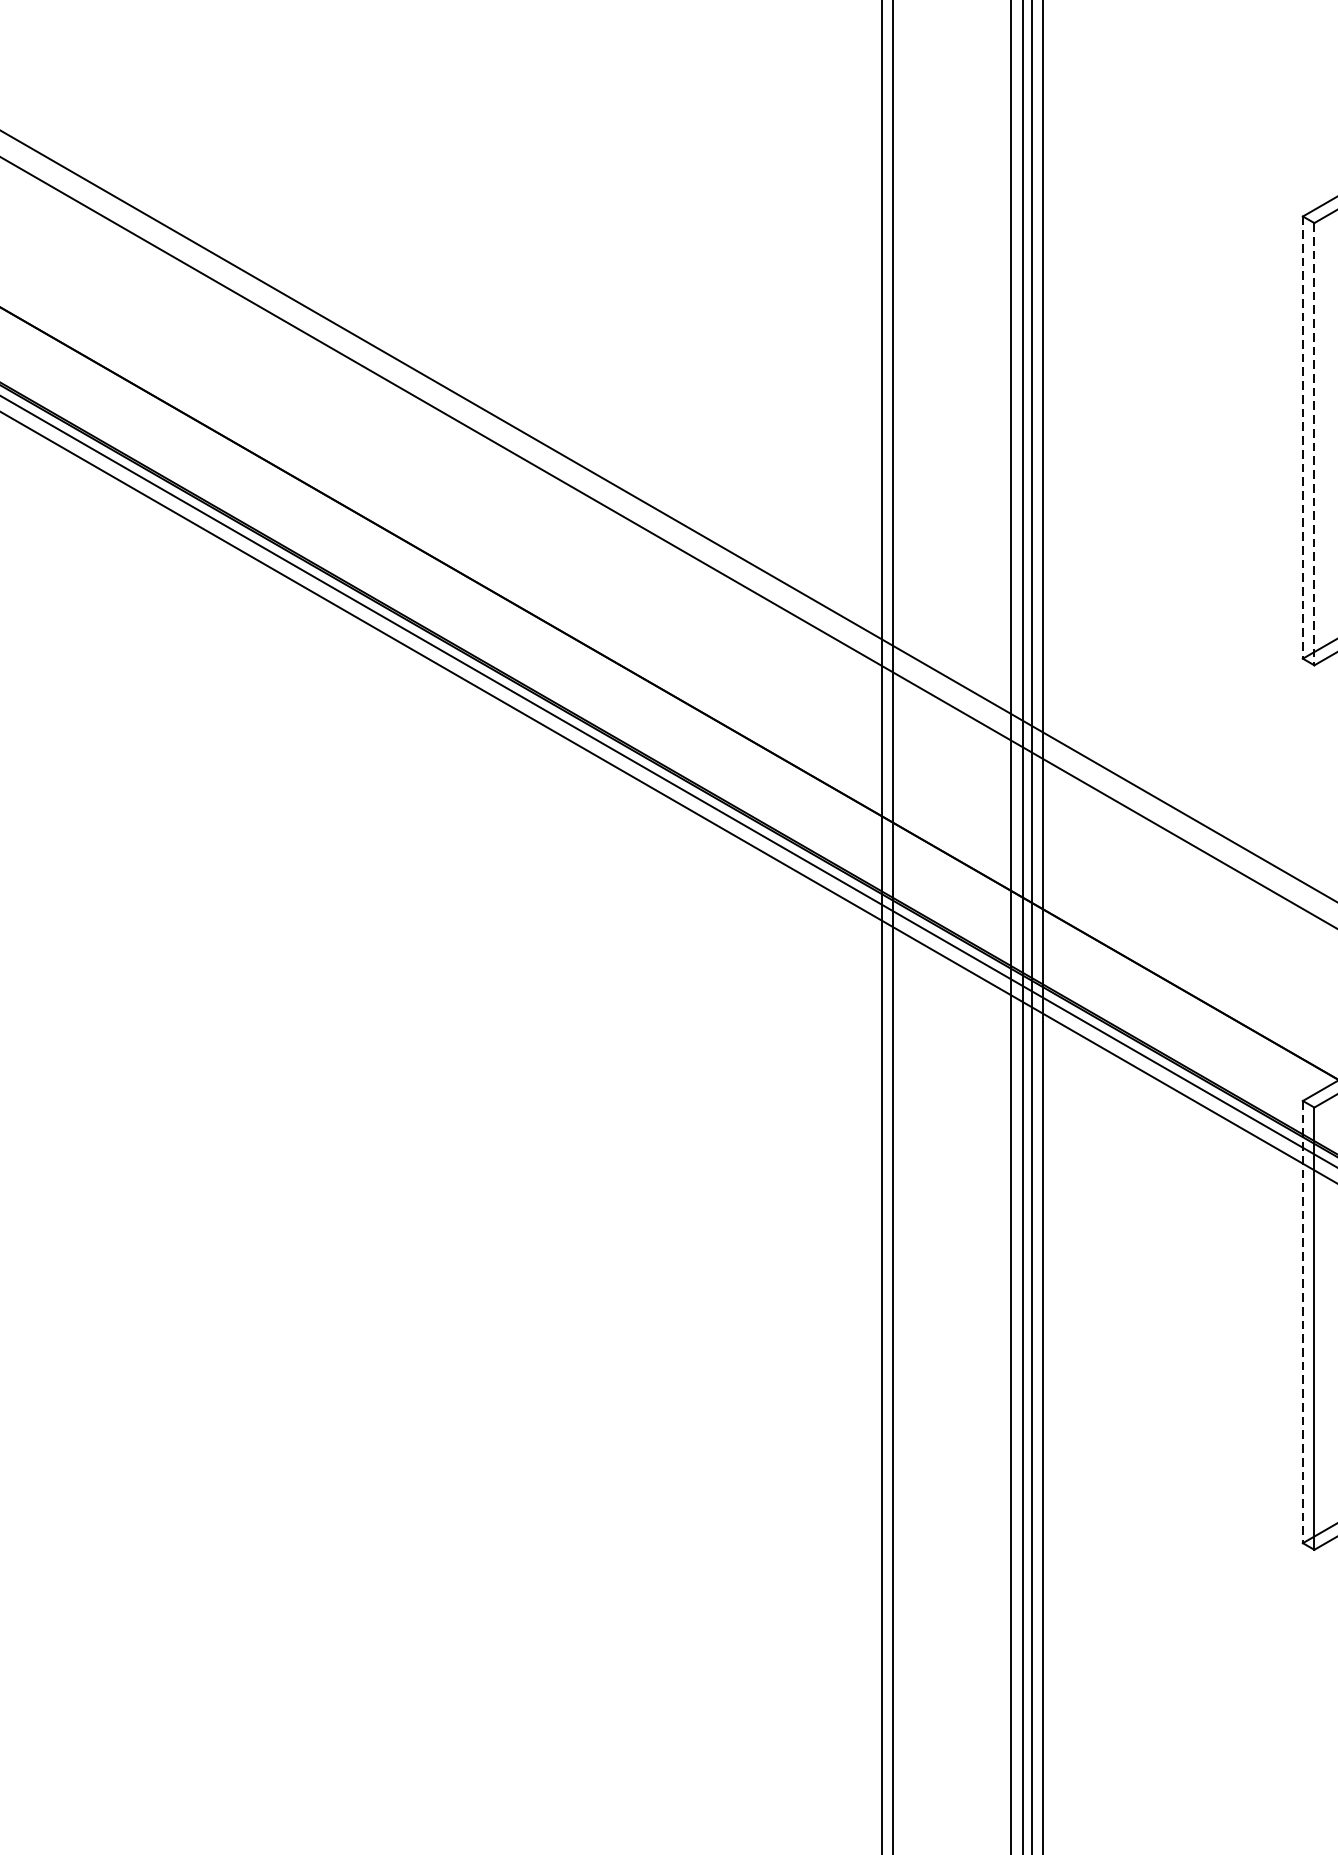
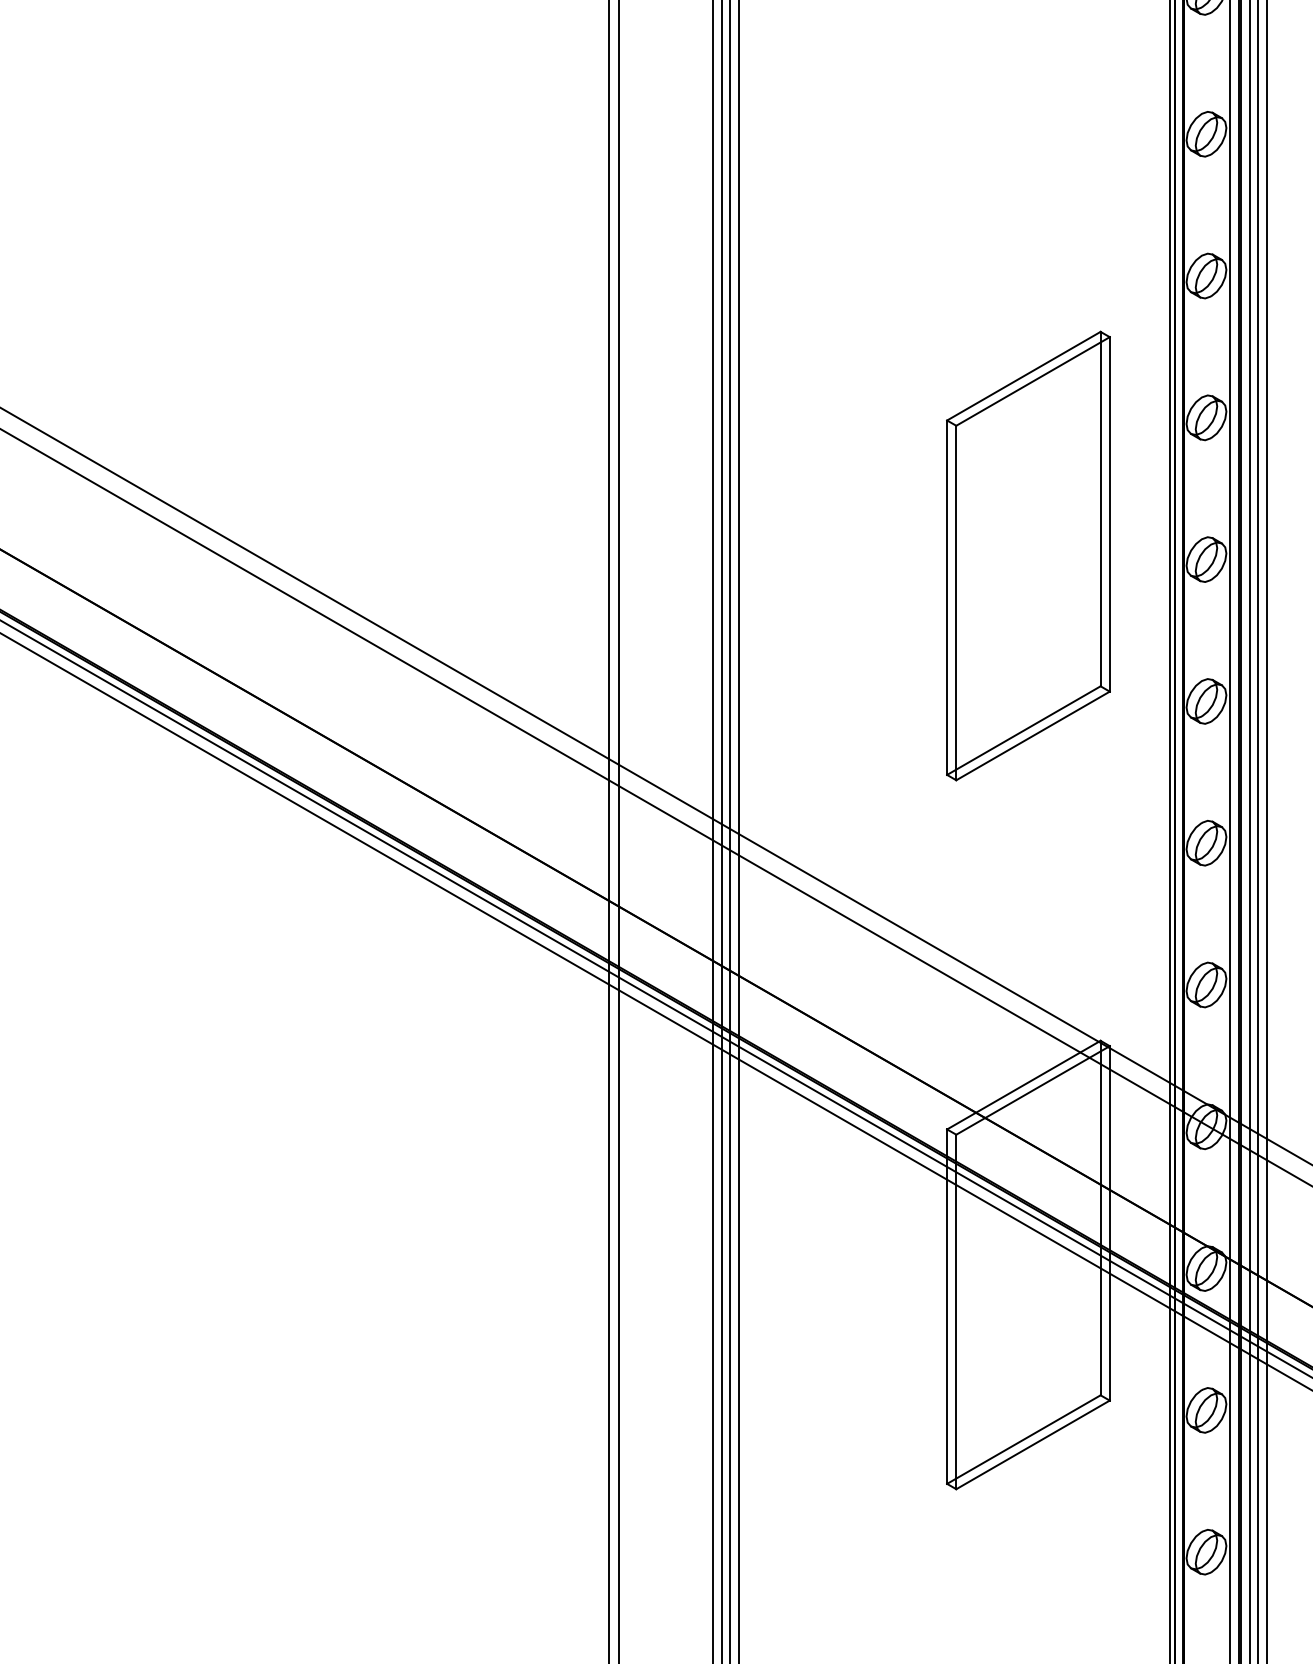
line: (1303, 438) -> (947, 598), dashed -> solid
line: (1314, 444) -> (956, 603), dashed -> solid
line: (1303, 1323) -> (947, 1307), dashed -> solid

